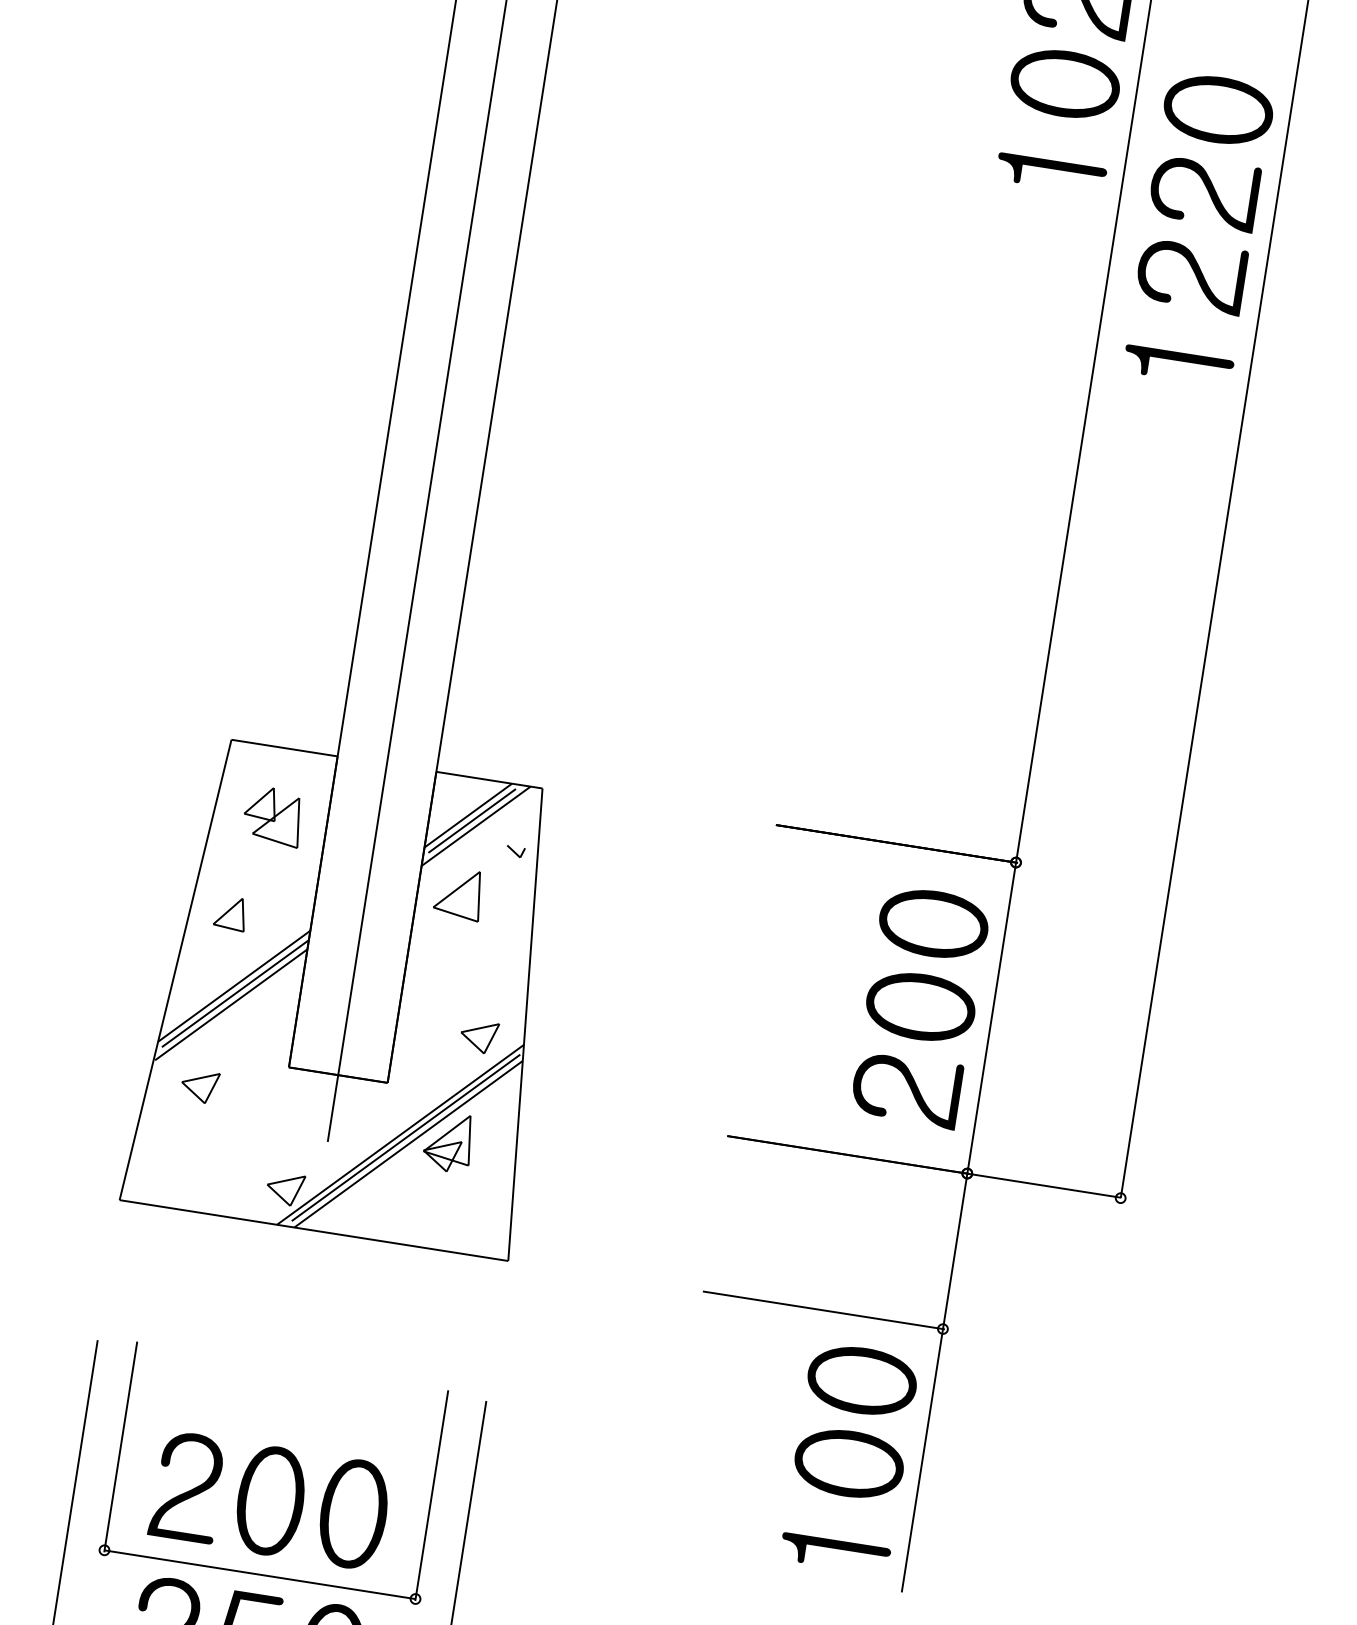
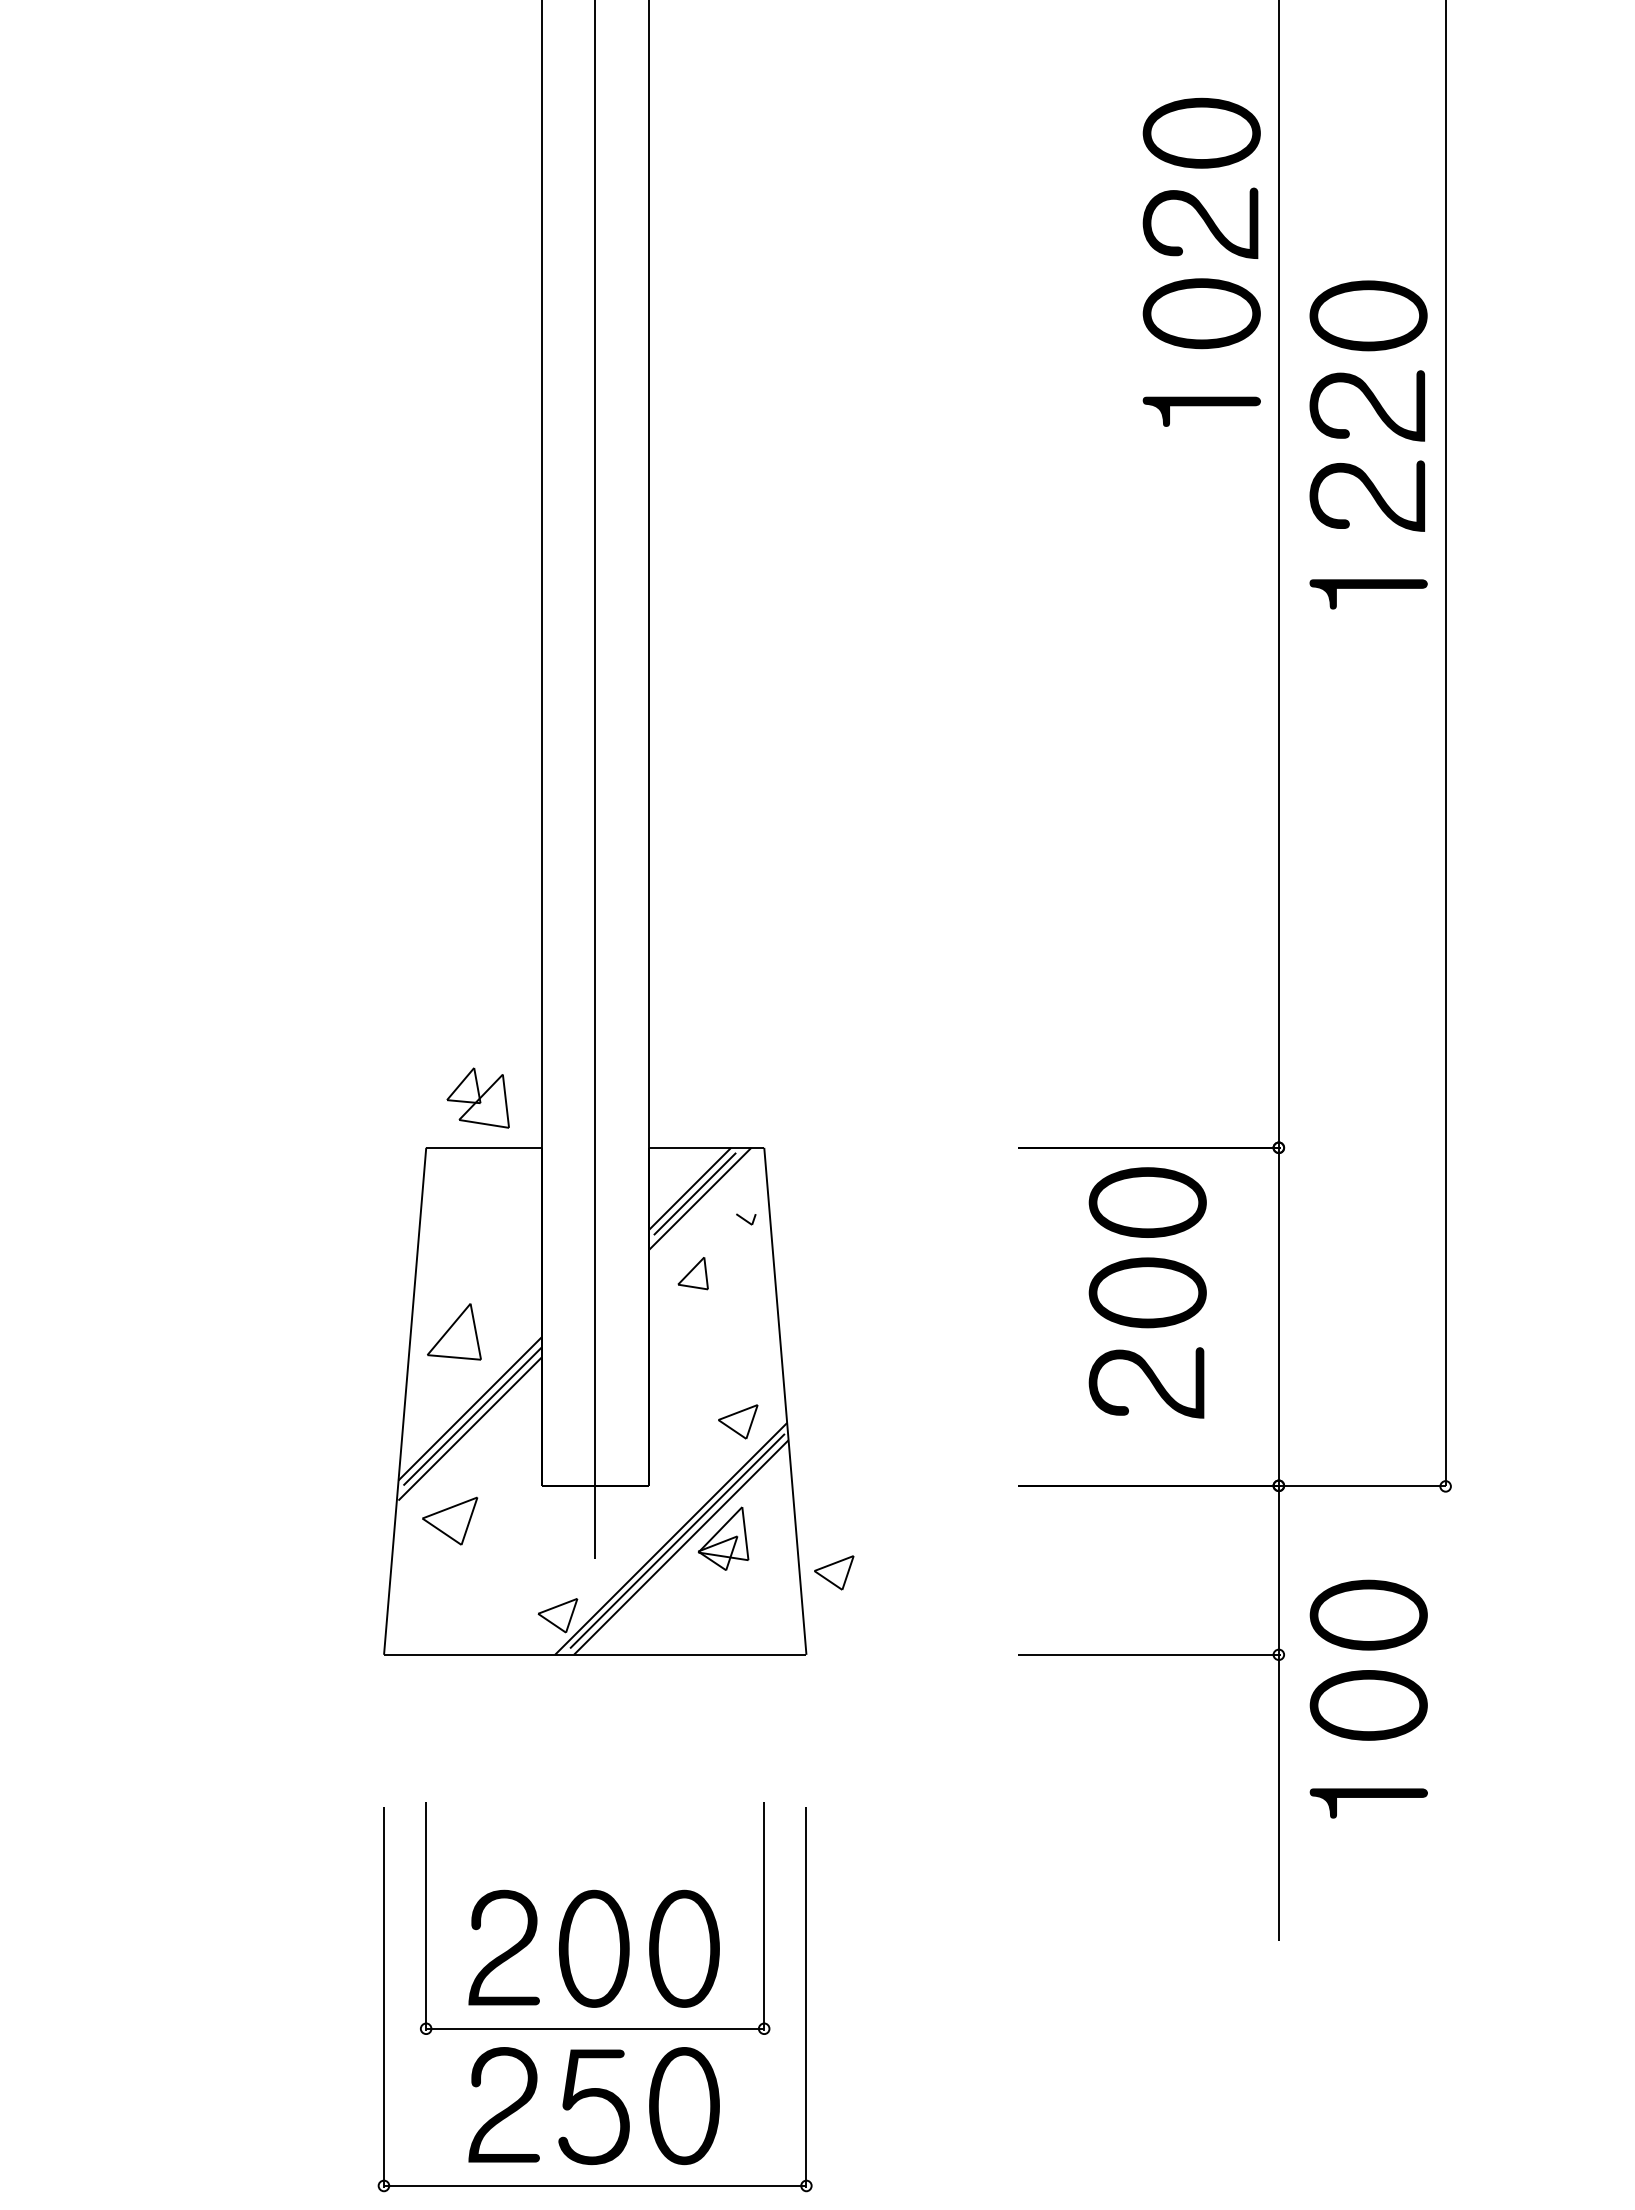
part: (272, 815) -> (477, 1097), moved
part: (458, 893) -> (692, 1273), size x0.6
part: (230, 913) -> (454, 1332), size x1.6
text: (920, 1006) -> (1147, 1292), moved
part: (200, 1086) -> (450, 1520), size x1.4
part: (545, 1189) -> (834, 1572), added
text: (849, 1457) -> (1368, 1698), moved

